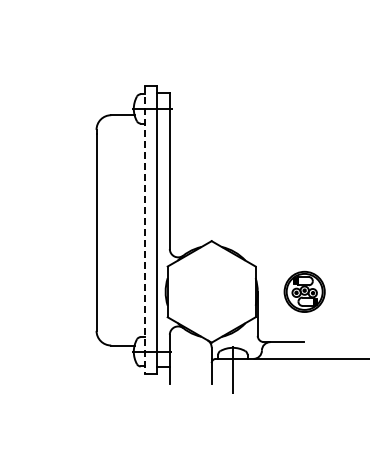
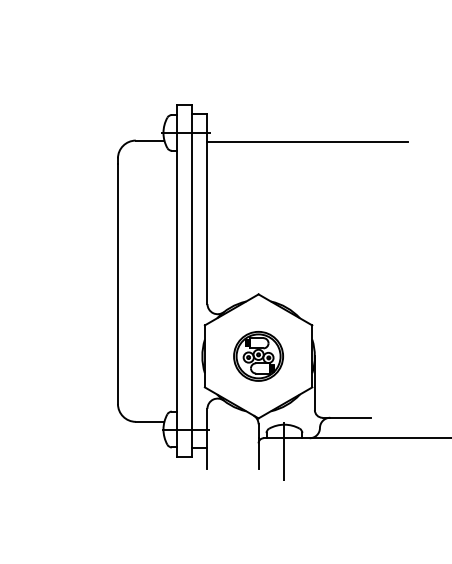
line: (251, 116) -> (307, 142), added
line: (144, 230) -> (176, 281), dashed -> solid
part: (304, 291) -> (258, 355), moved

